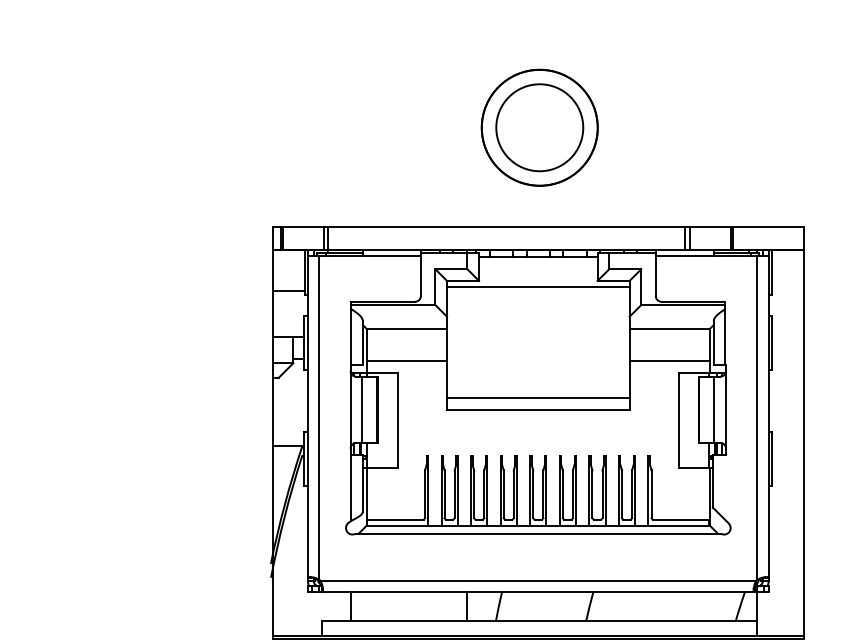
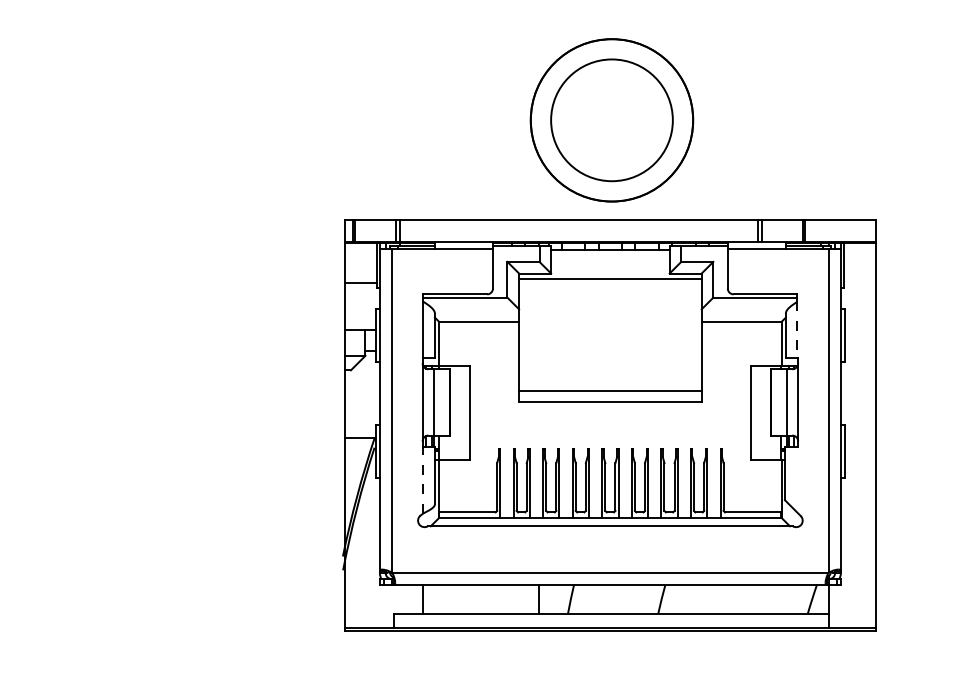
part: (539, 127) -> (611, 120), size x1.4
line: (725, 336) -> (797, 329), solid -> dashed
line: (406, 360) -> (478, 353), removed
line: (669, 360) -> (741, 353), removed
line: (351, 486) -> (423, 479), solid -> dashed

